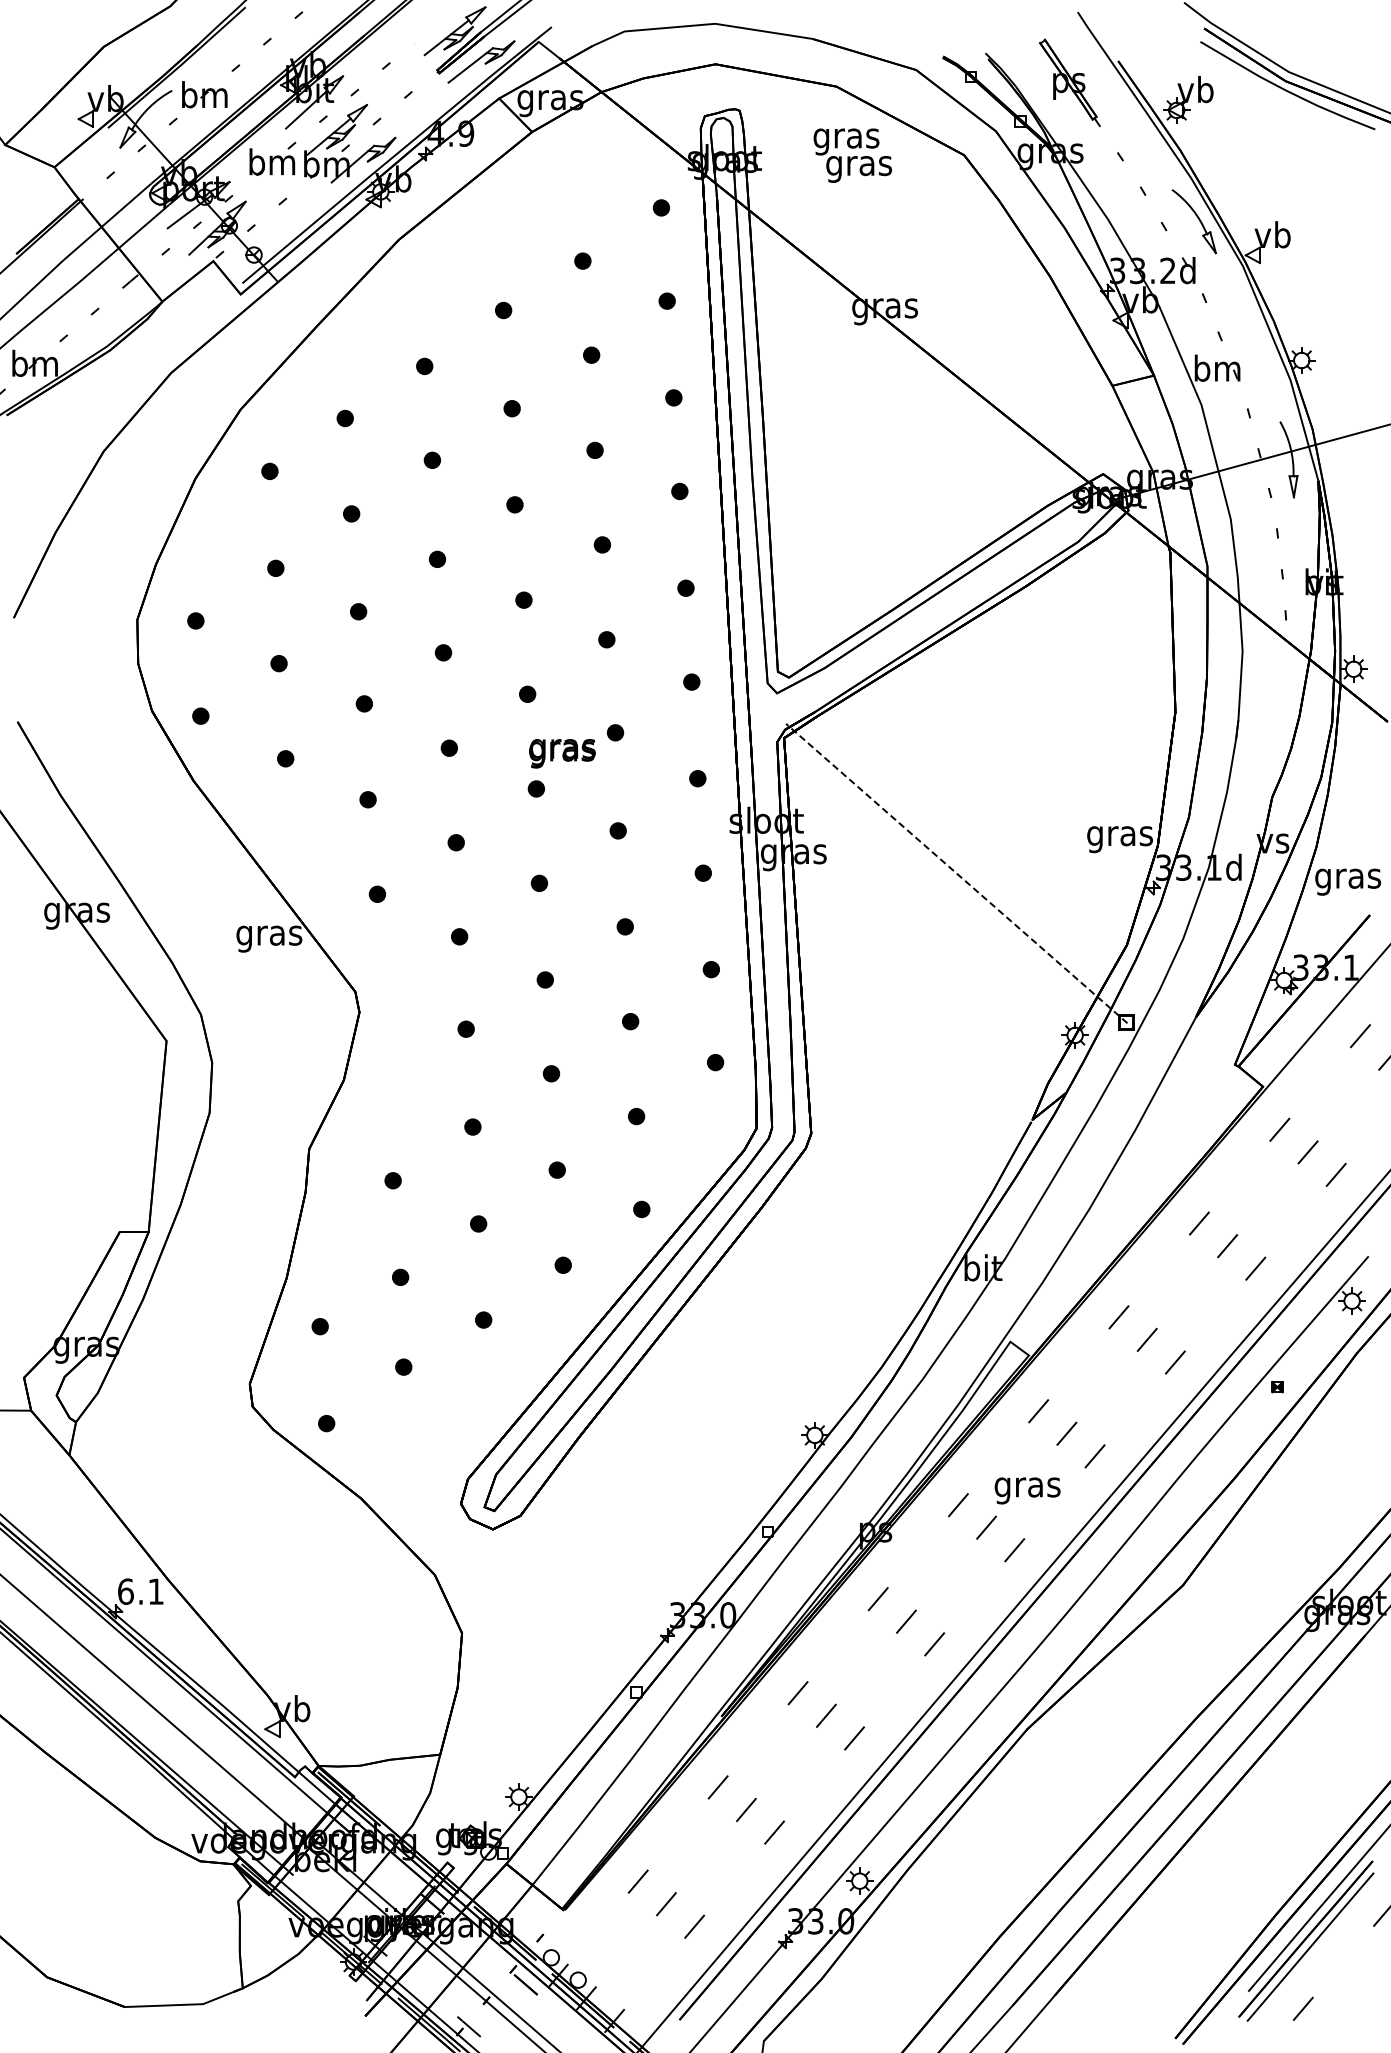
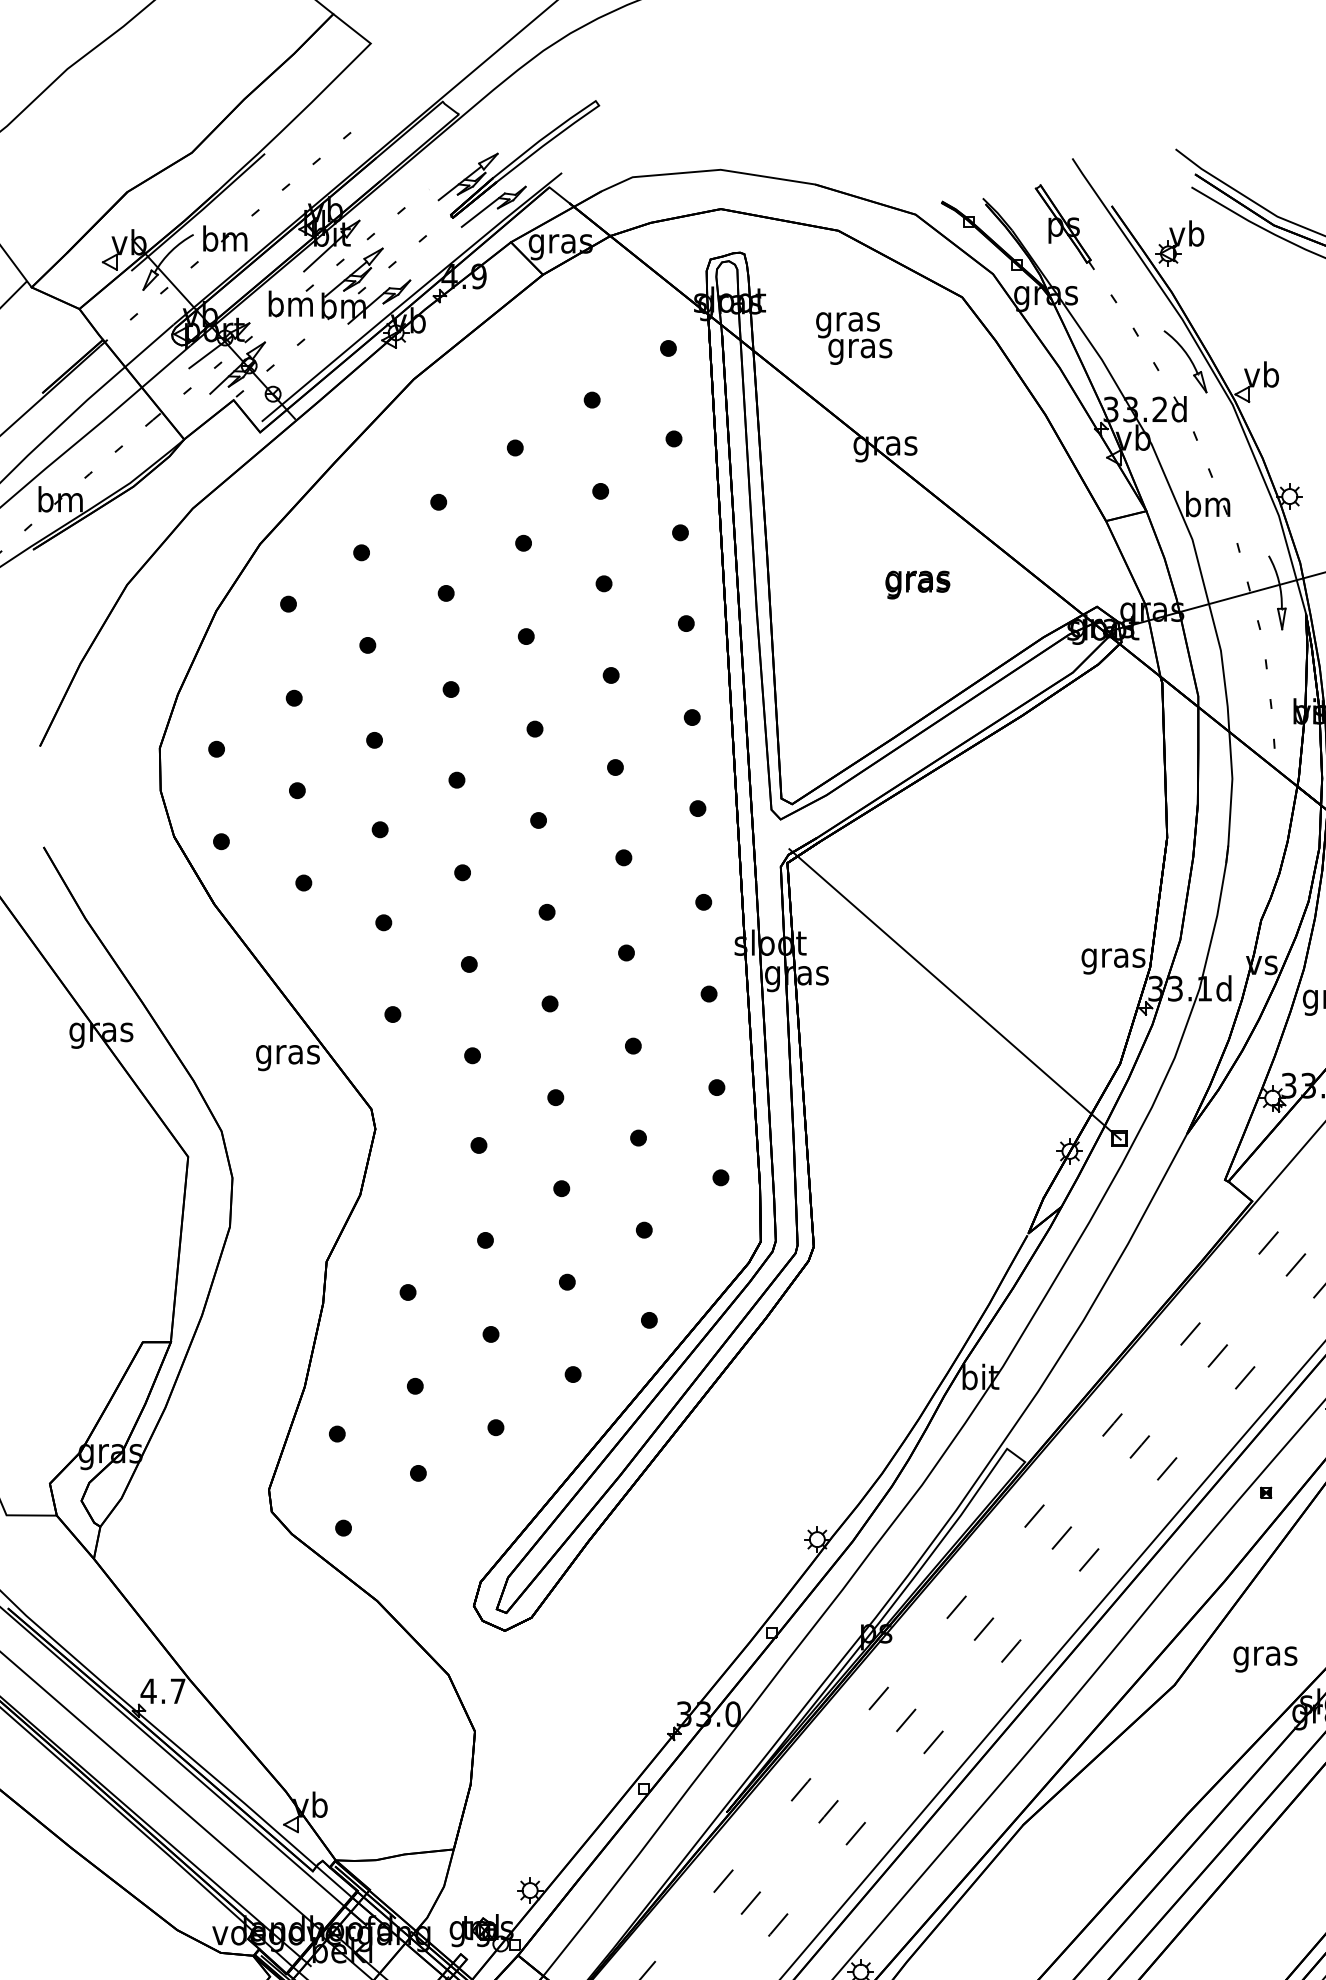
text: (852, 155) -> (853, 338), moved
text: (562, 753) -> (917, 584), moved
line: (956, 873) -> (954, 994), dashed -> solid
text: (1027, 1490) -> (1265, 1659), moved
text: (140, 1591) -> (162, 1691), 6.1 -> 4.7

